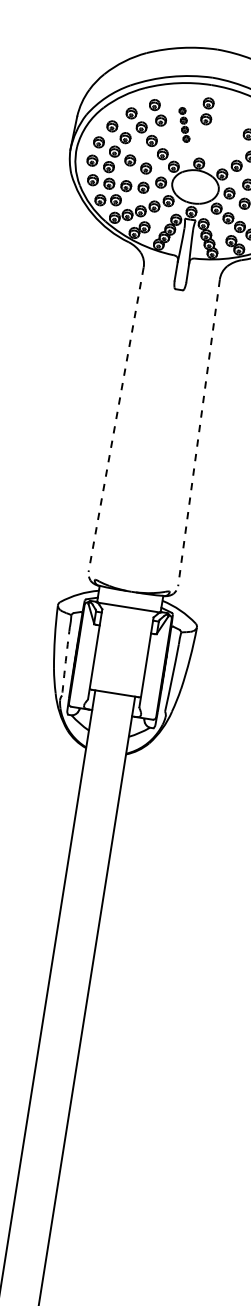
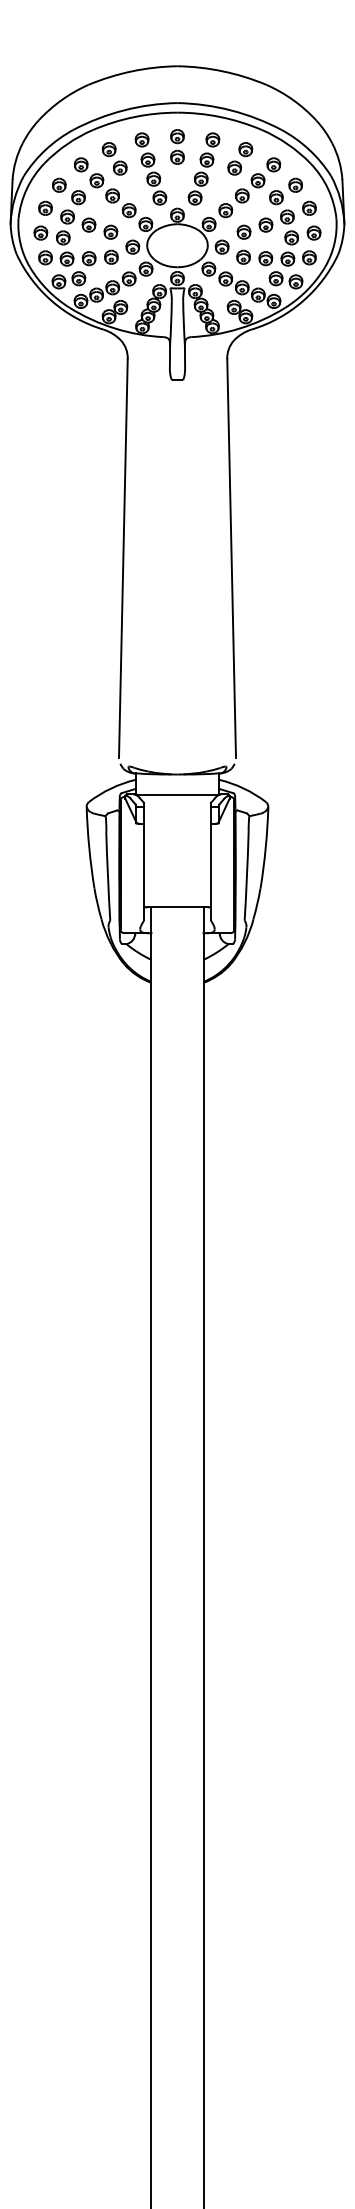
part: (184, 124) -> (150, 168), size x1.67
part: (224, 130) -> (203, 168), added
line: (116, 419) -> (123, 558), dashed -> solid
line: (198, 432) -> (231, 558), dashed -> solid
arc: (65, 661) -> (107, 876), dashed -> solid

